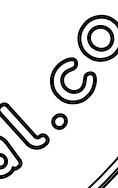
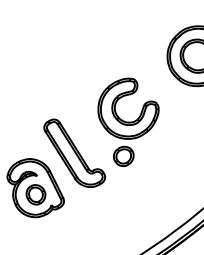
part: (70, 71) -> (126, 96), moved

